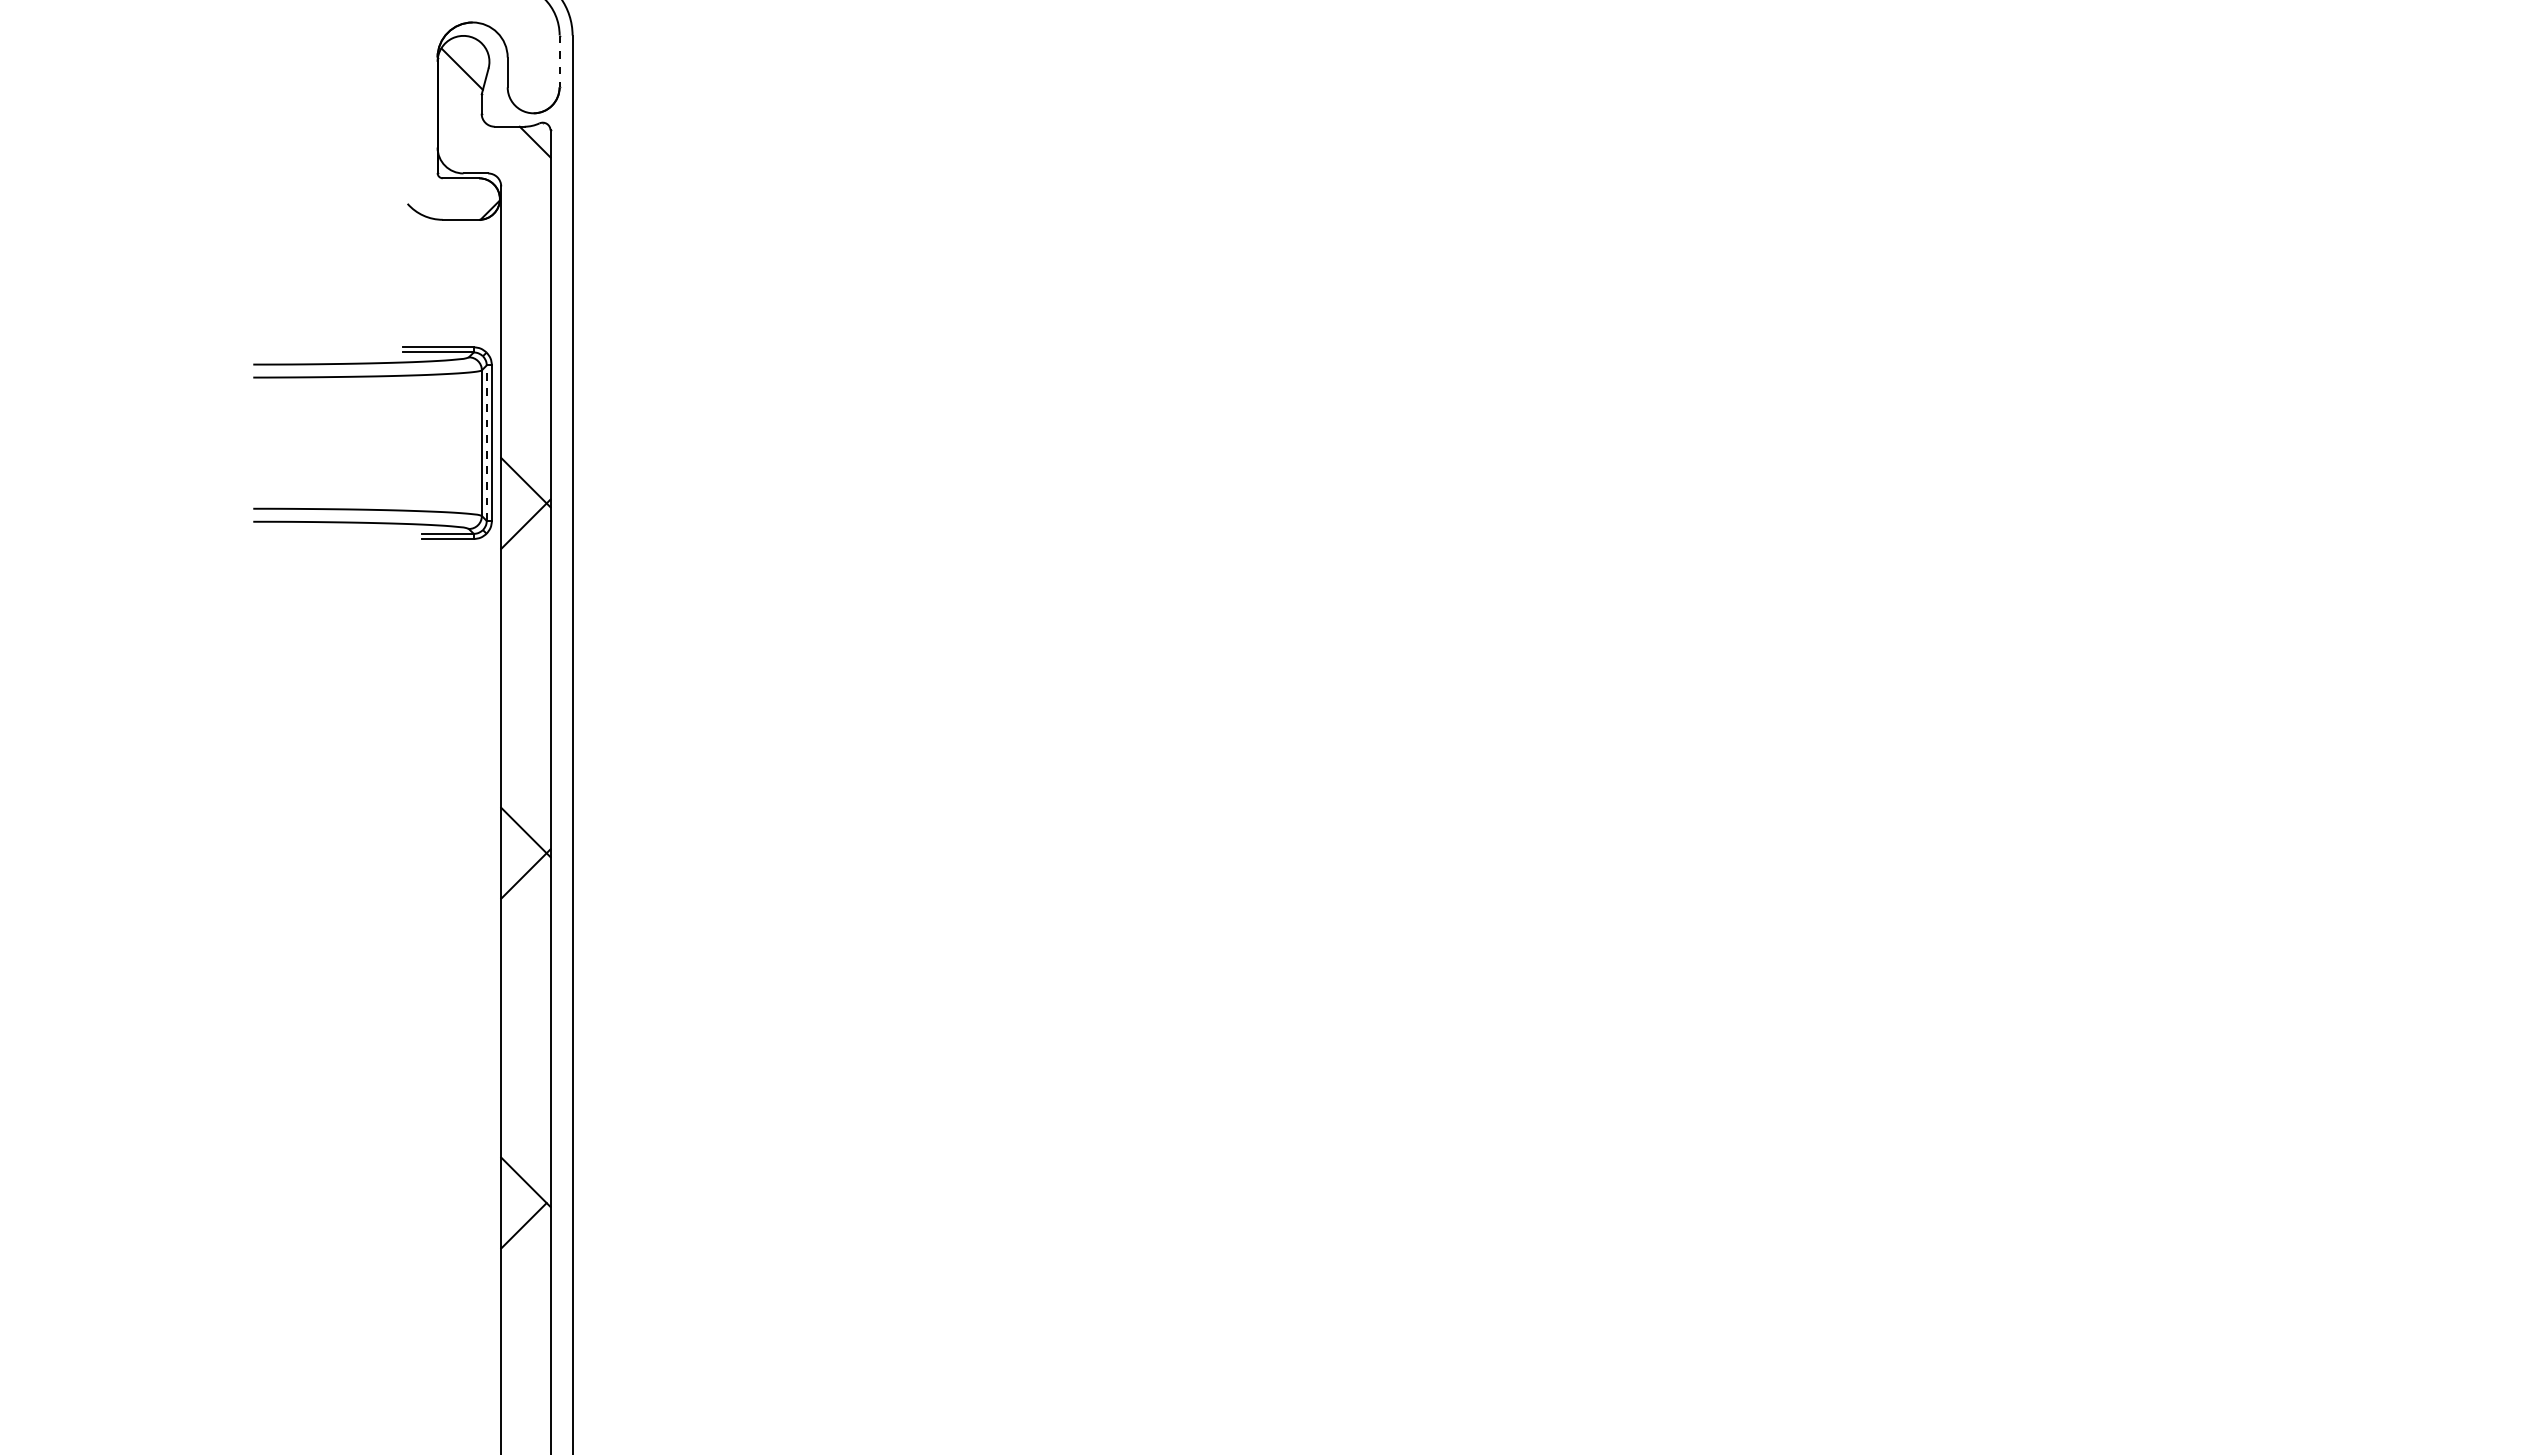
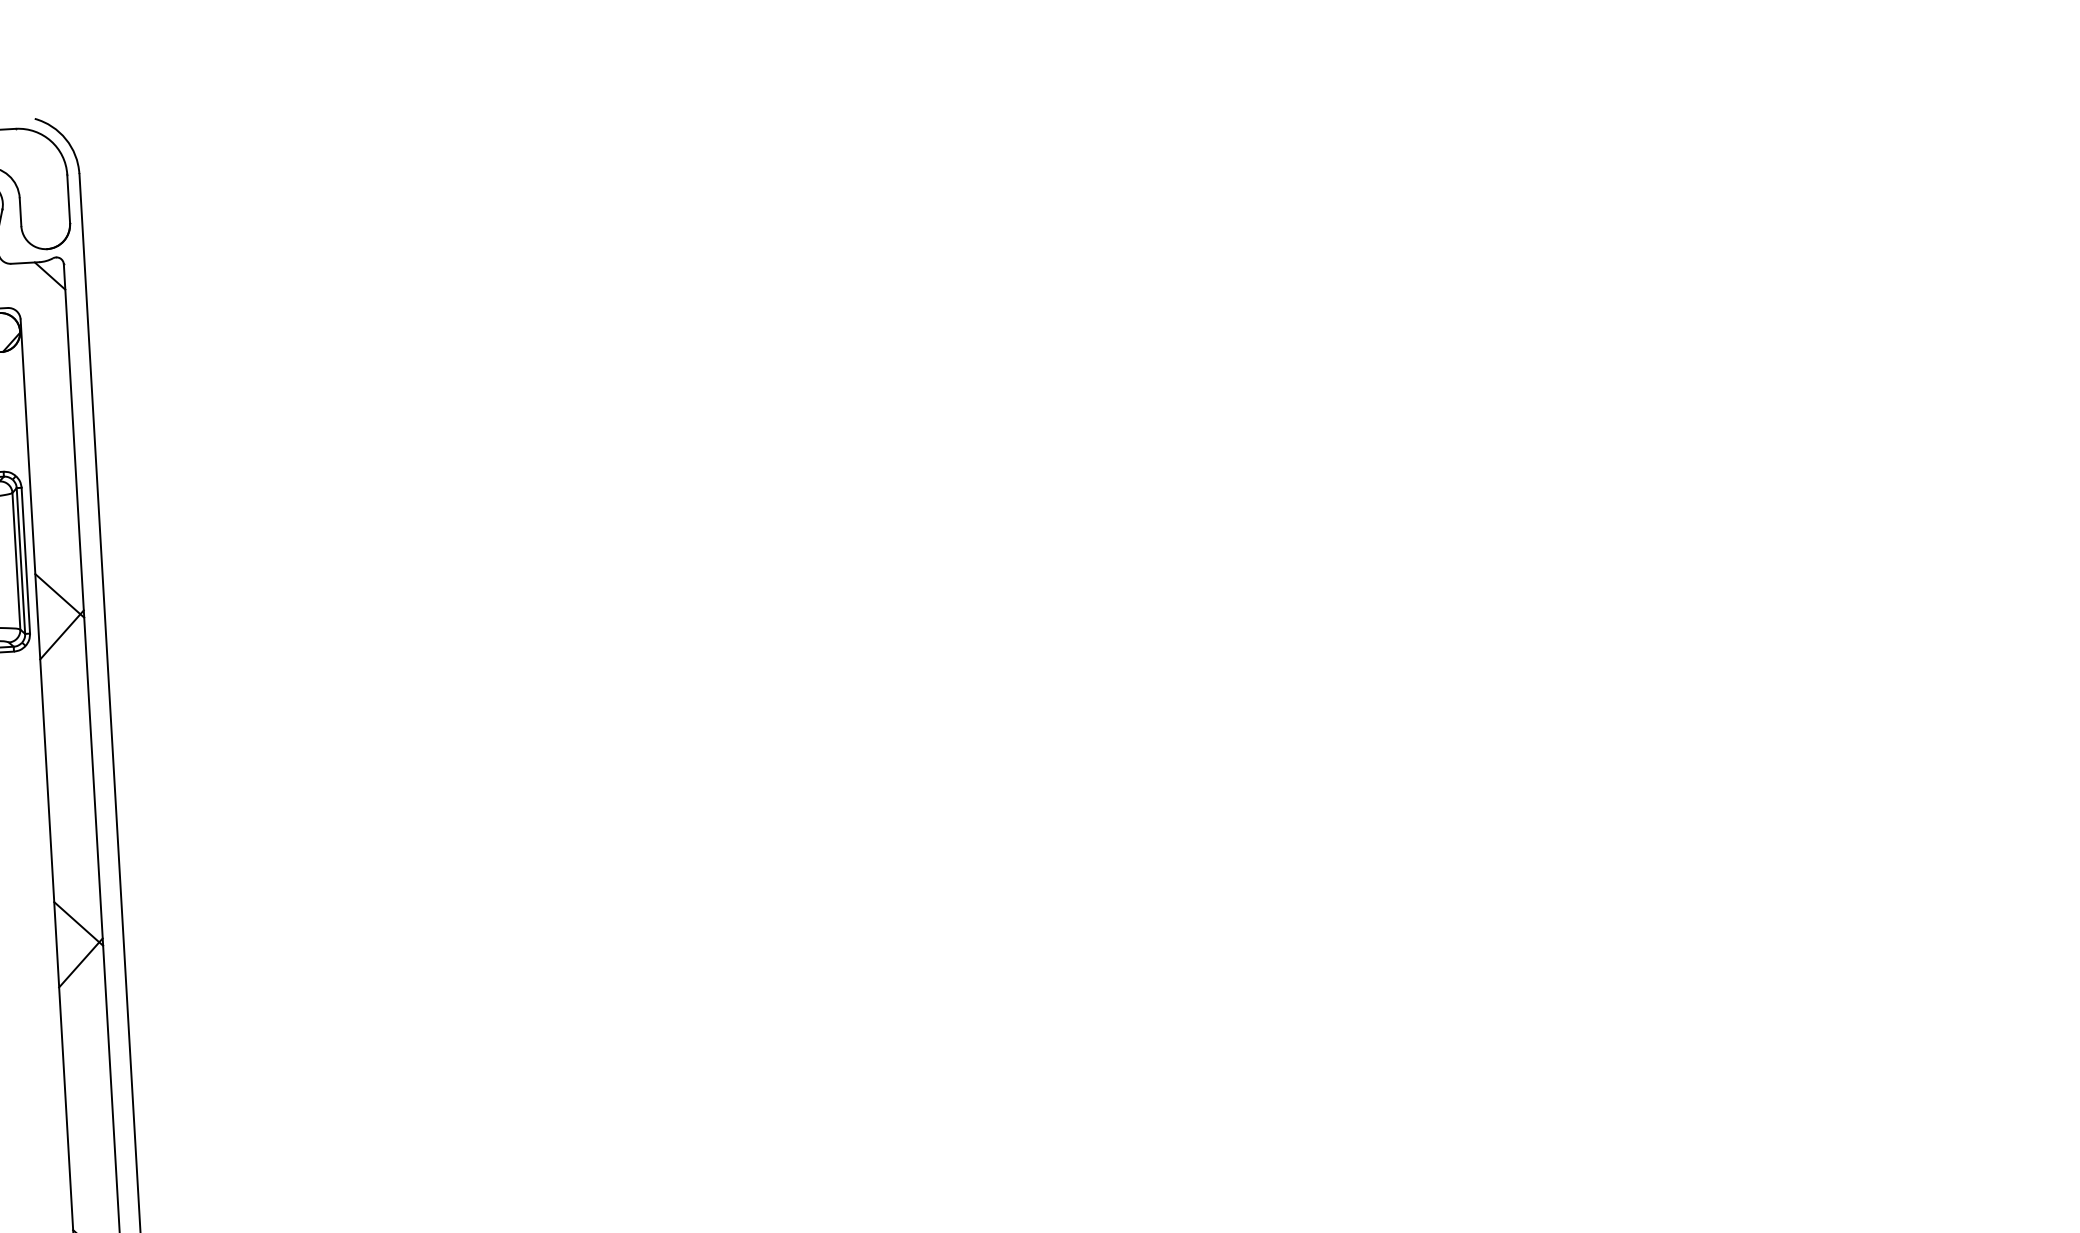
line: (559, 61) -> (68, 199), dashed -> solid
line: (486, 443) -> (20, 561), dashed -> solid

